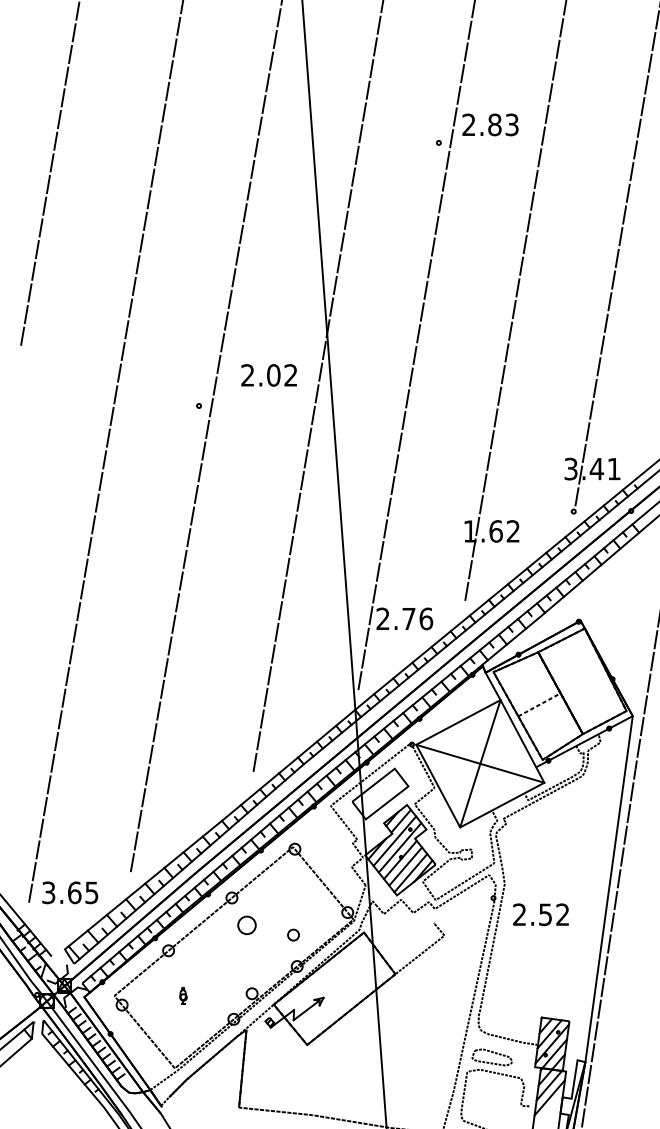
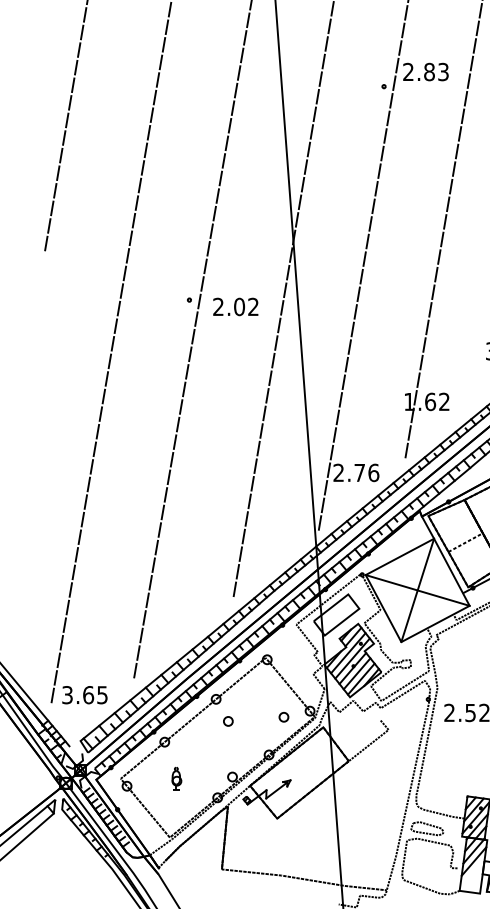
text: (268, 375) -> (235, 307), moved
part: (246, 924) -> (227, 720), size x0.62
part: (293, 934) -> (283, 716), moved
part: (183, 995) -> (176, 778), size x1.67

